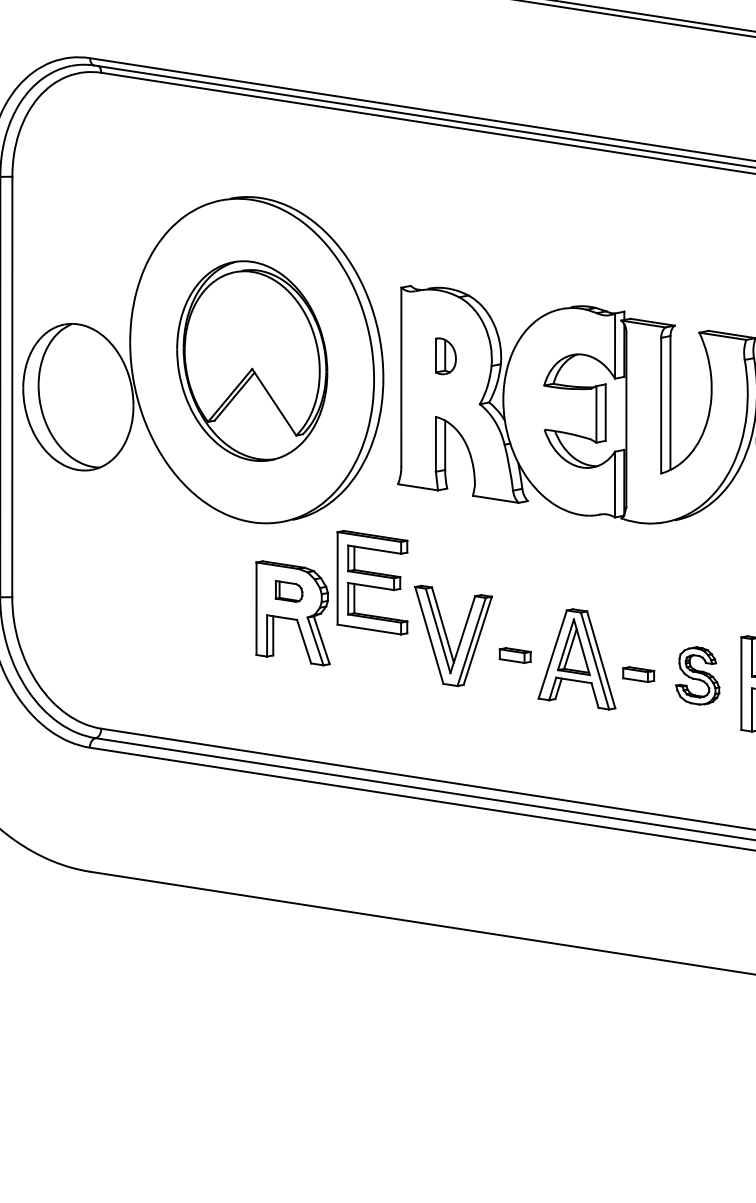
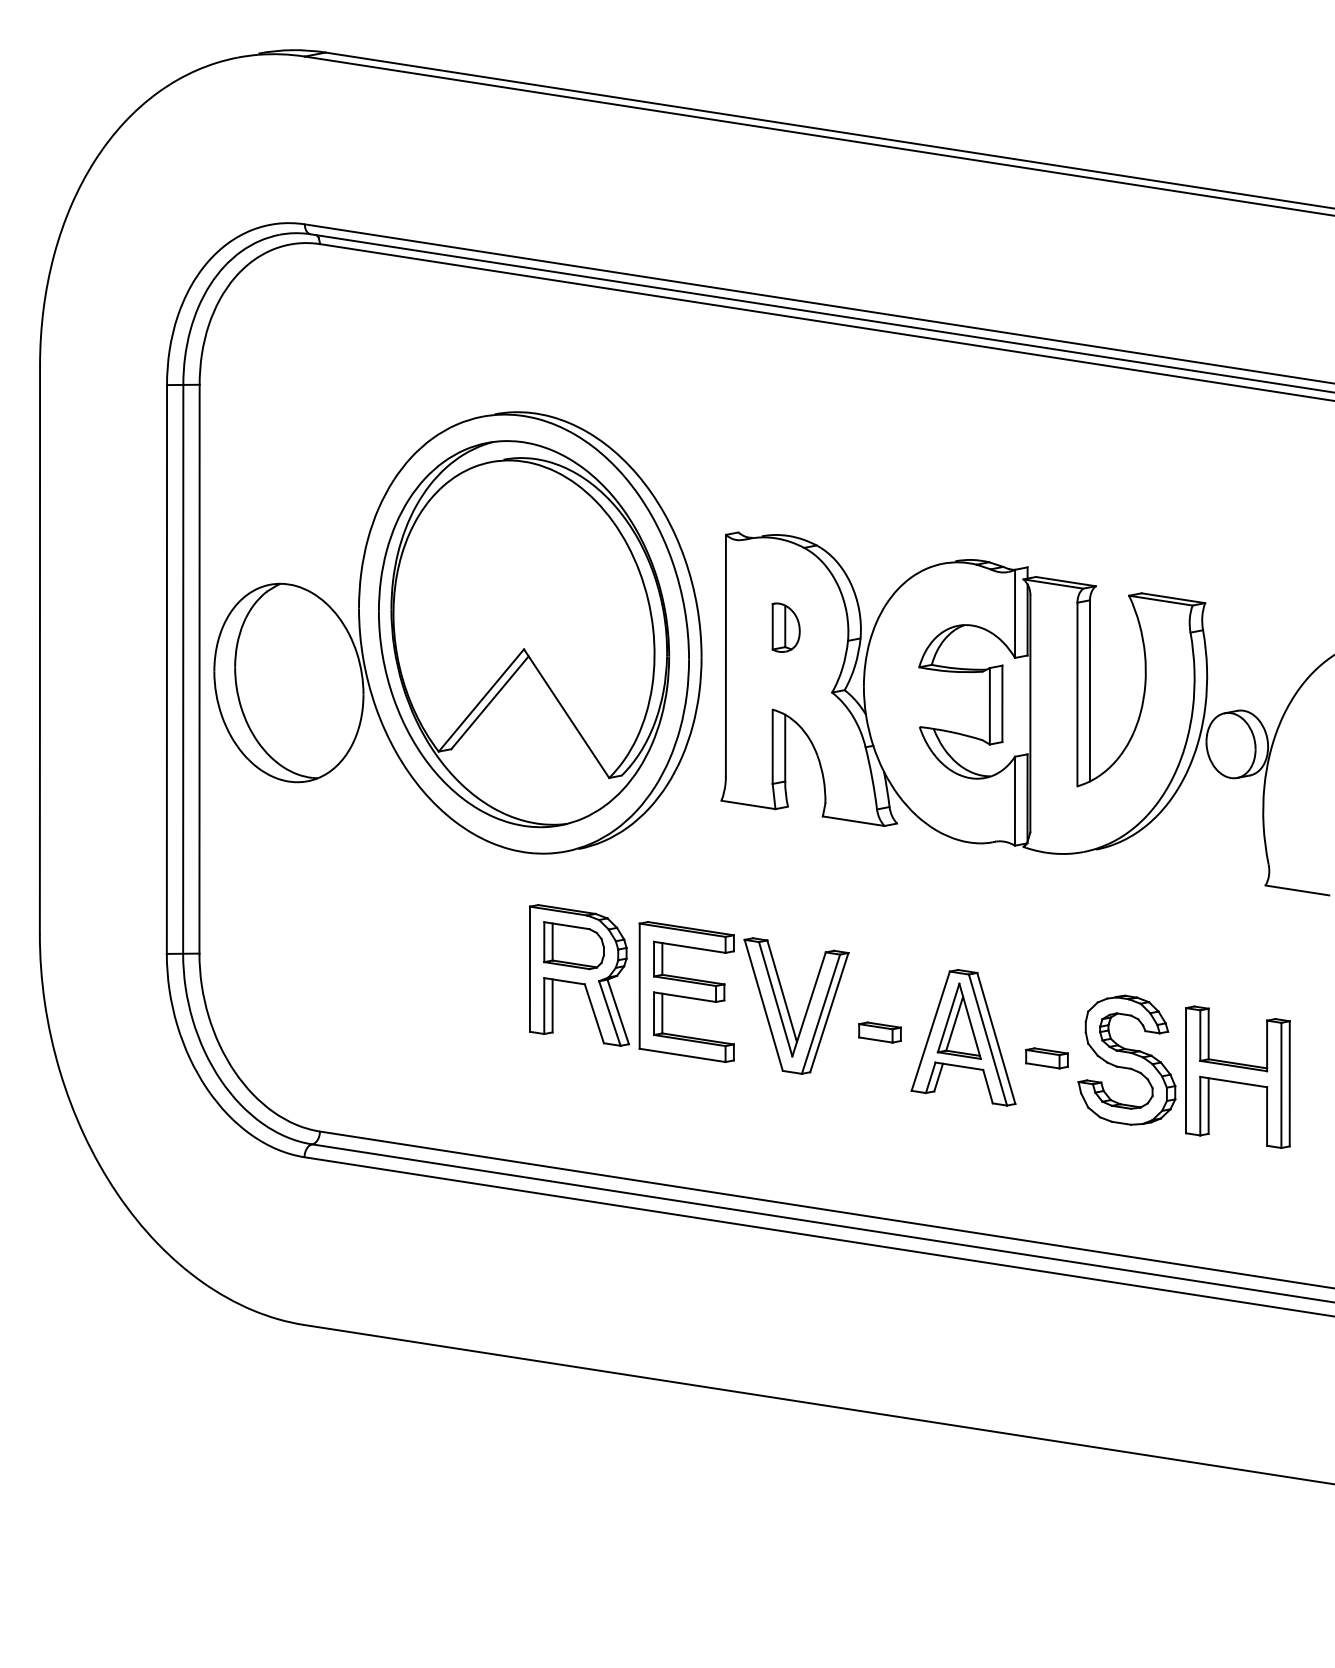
part: (252, 361) -> (524, 634), size x1.43
part: (372, 582) -> (686, 991), moved
part: (288, 591) -> (573, 945), size x1.67
part: (697, 675) -> (1126, 1059), size x1.67

